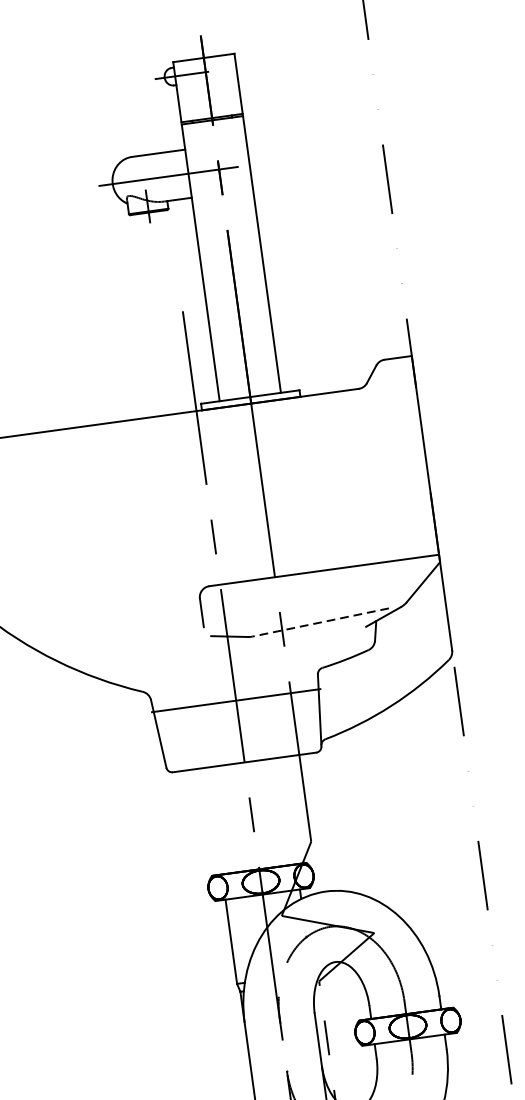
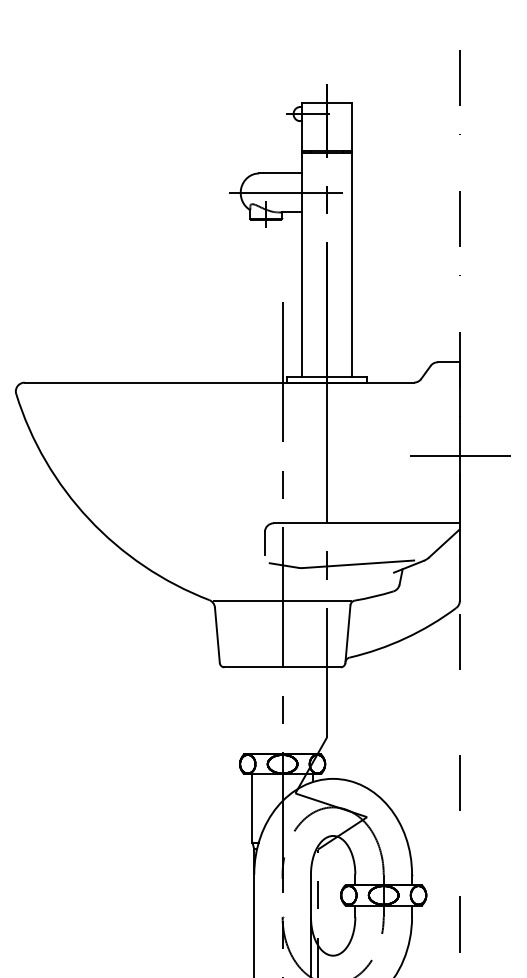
line: (428, 472) -> (460, 456), added
line: (320, 622) -> (358, 564), dashed -> solid
line: (236, 700) -> (282, 601), moved

